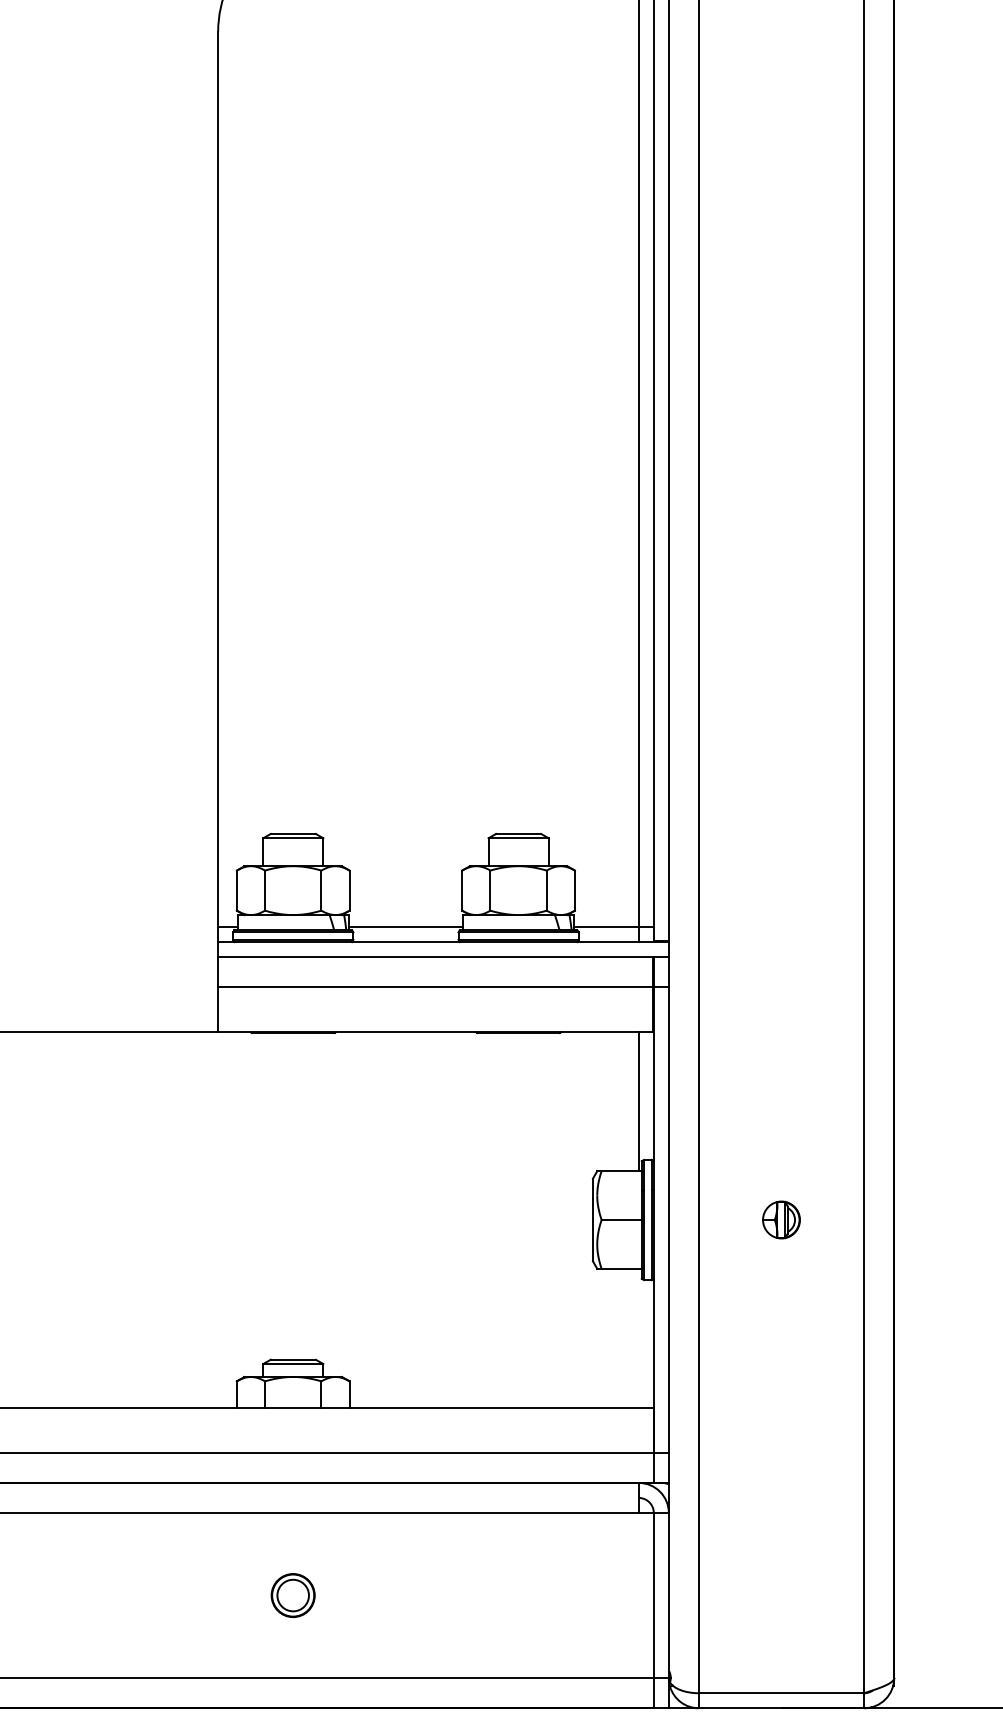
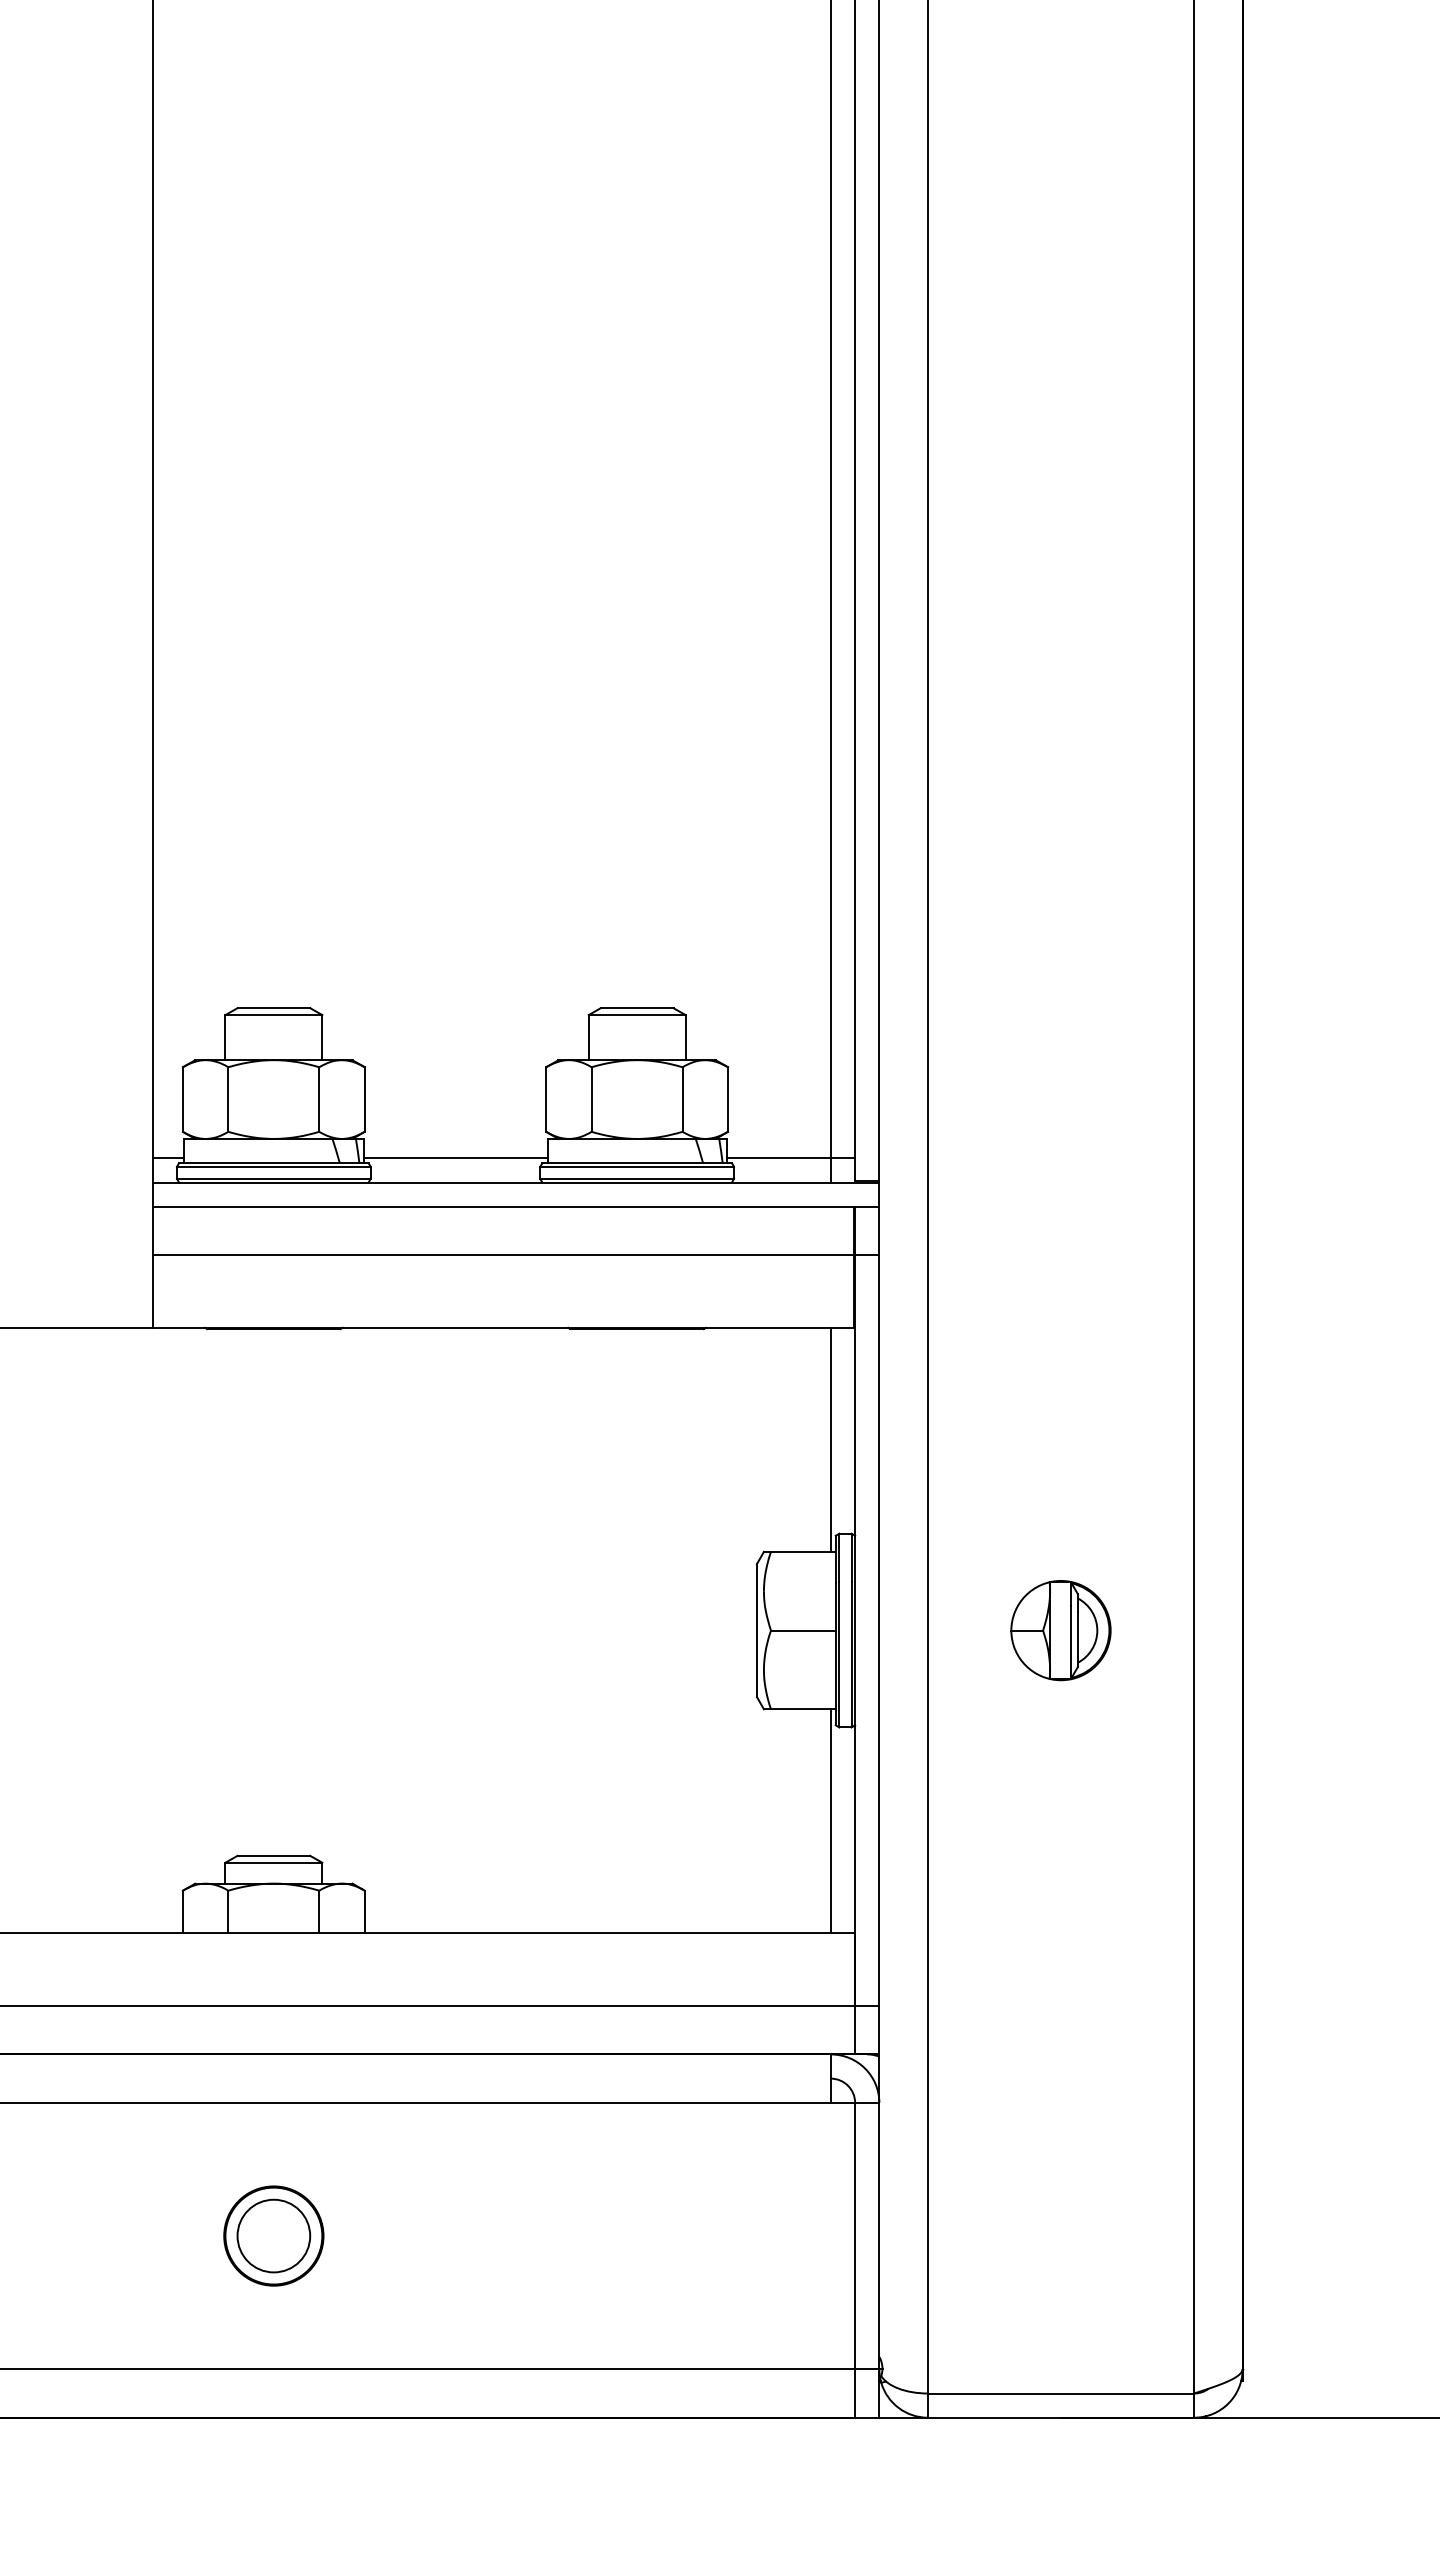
part: (781, 1219) -> (1060, 1629), size x1.67
line: (638, 1337) -> (830, 1819), added
part: (292, 1595) -> (272, 2235), size x1.43

